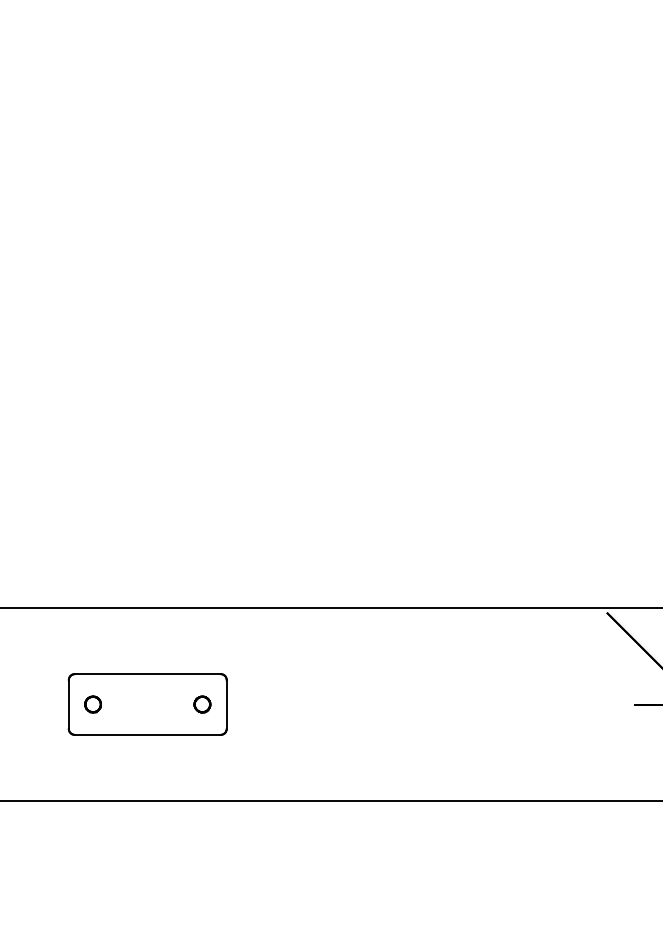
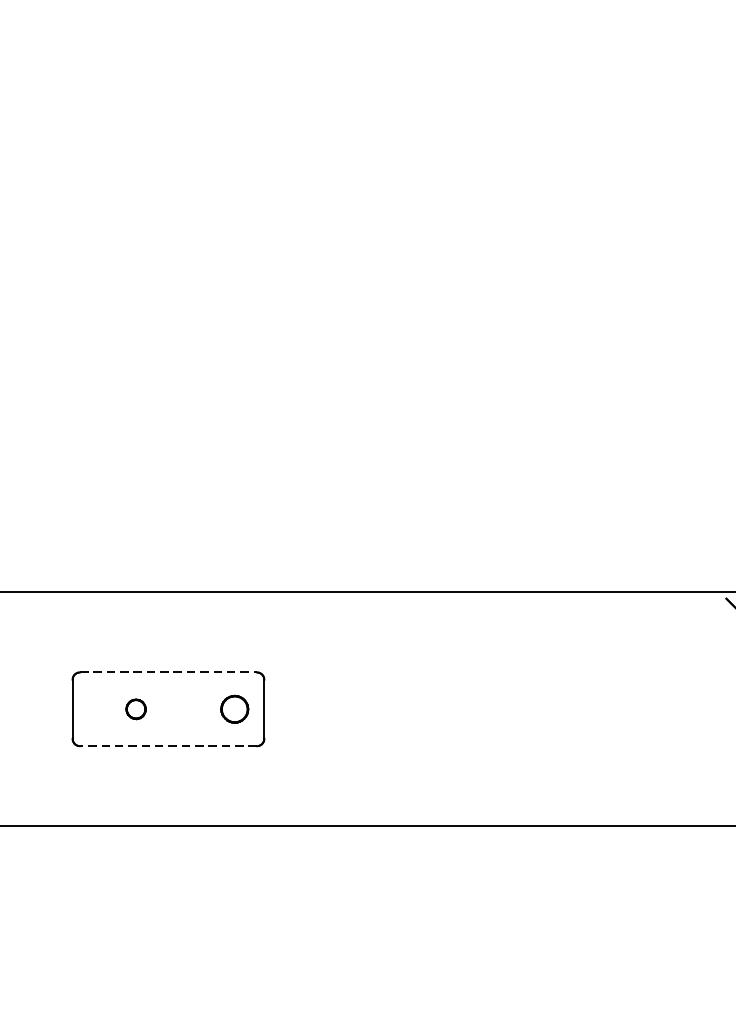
line: (147, 674) -> (168, 672), solid -> dashed
part: (92, 704) -> (135, 709), moved
part: (202, 704) -> (234, 709), size x1.4
line: (147, 734) -> (168, 745), solid -> dashed

